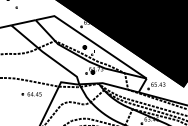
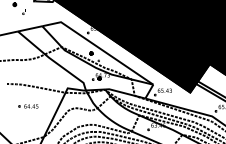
part: (31, 94) -> (28, 106), moved

